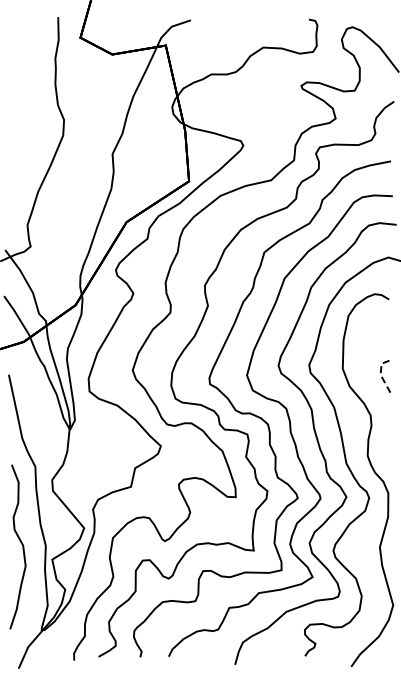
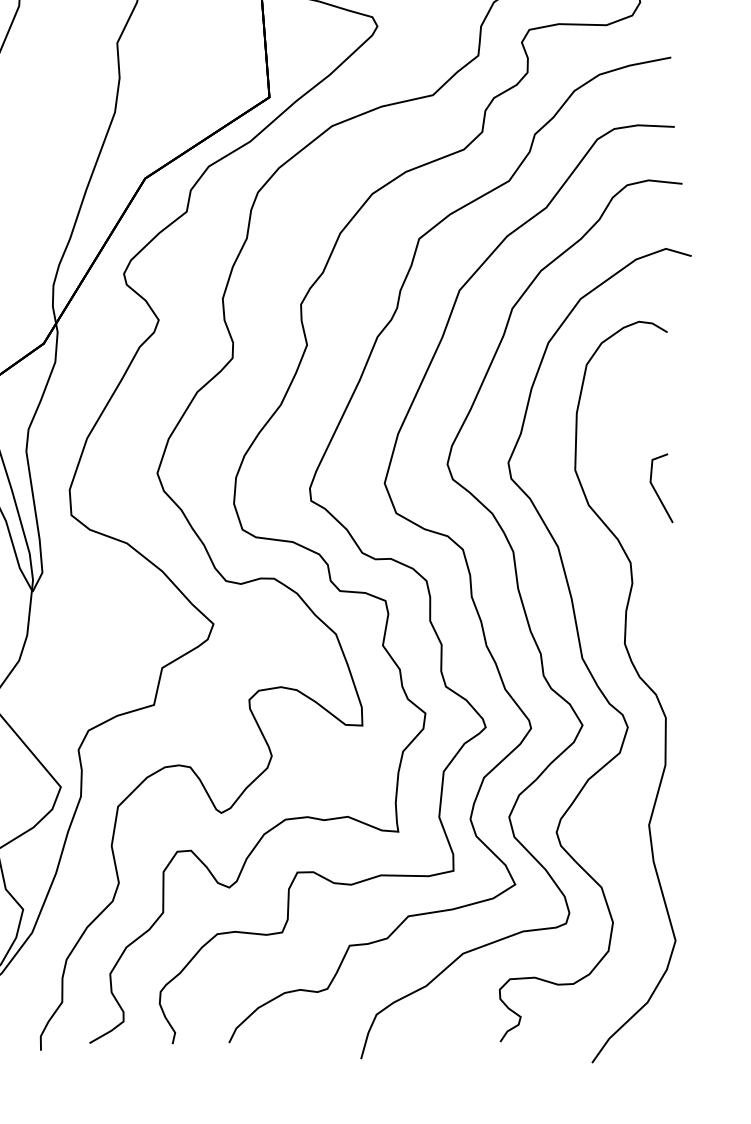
line: (381, 375) -> (652, 483), dashed -> solid

